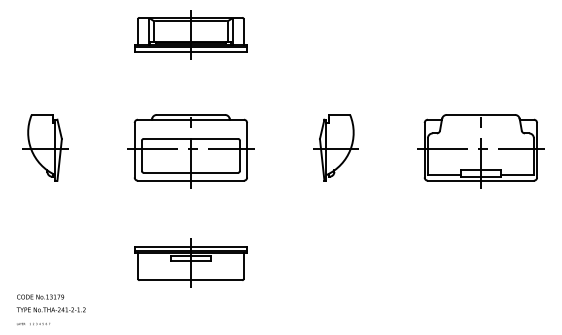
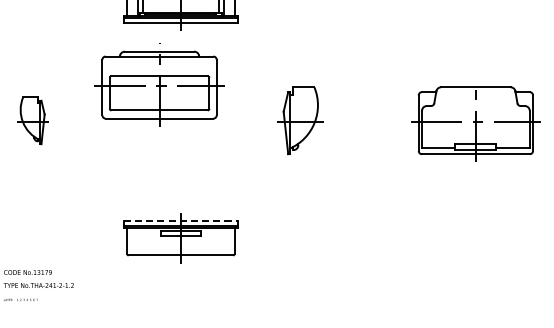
part: (45, 147) -> (32, 120), size x0.7
part: (335, 147) -> (299, 120), moved
part: (190, 151) -> (159, 88), moved
line: (191, 246) -> (181, 221), solid -> dashed

